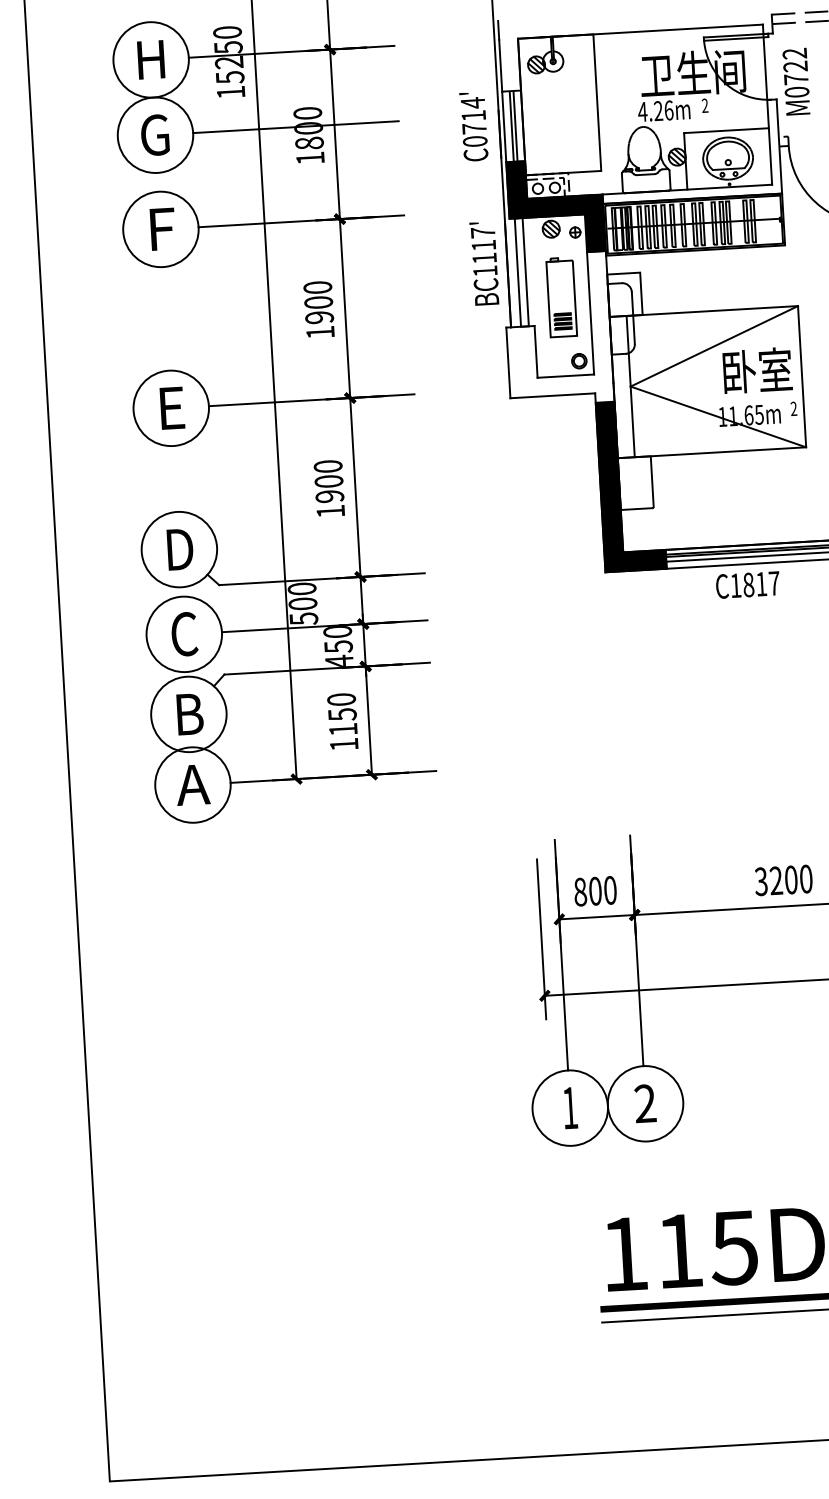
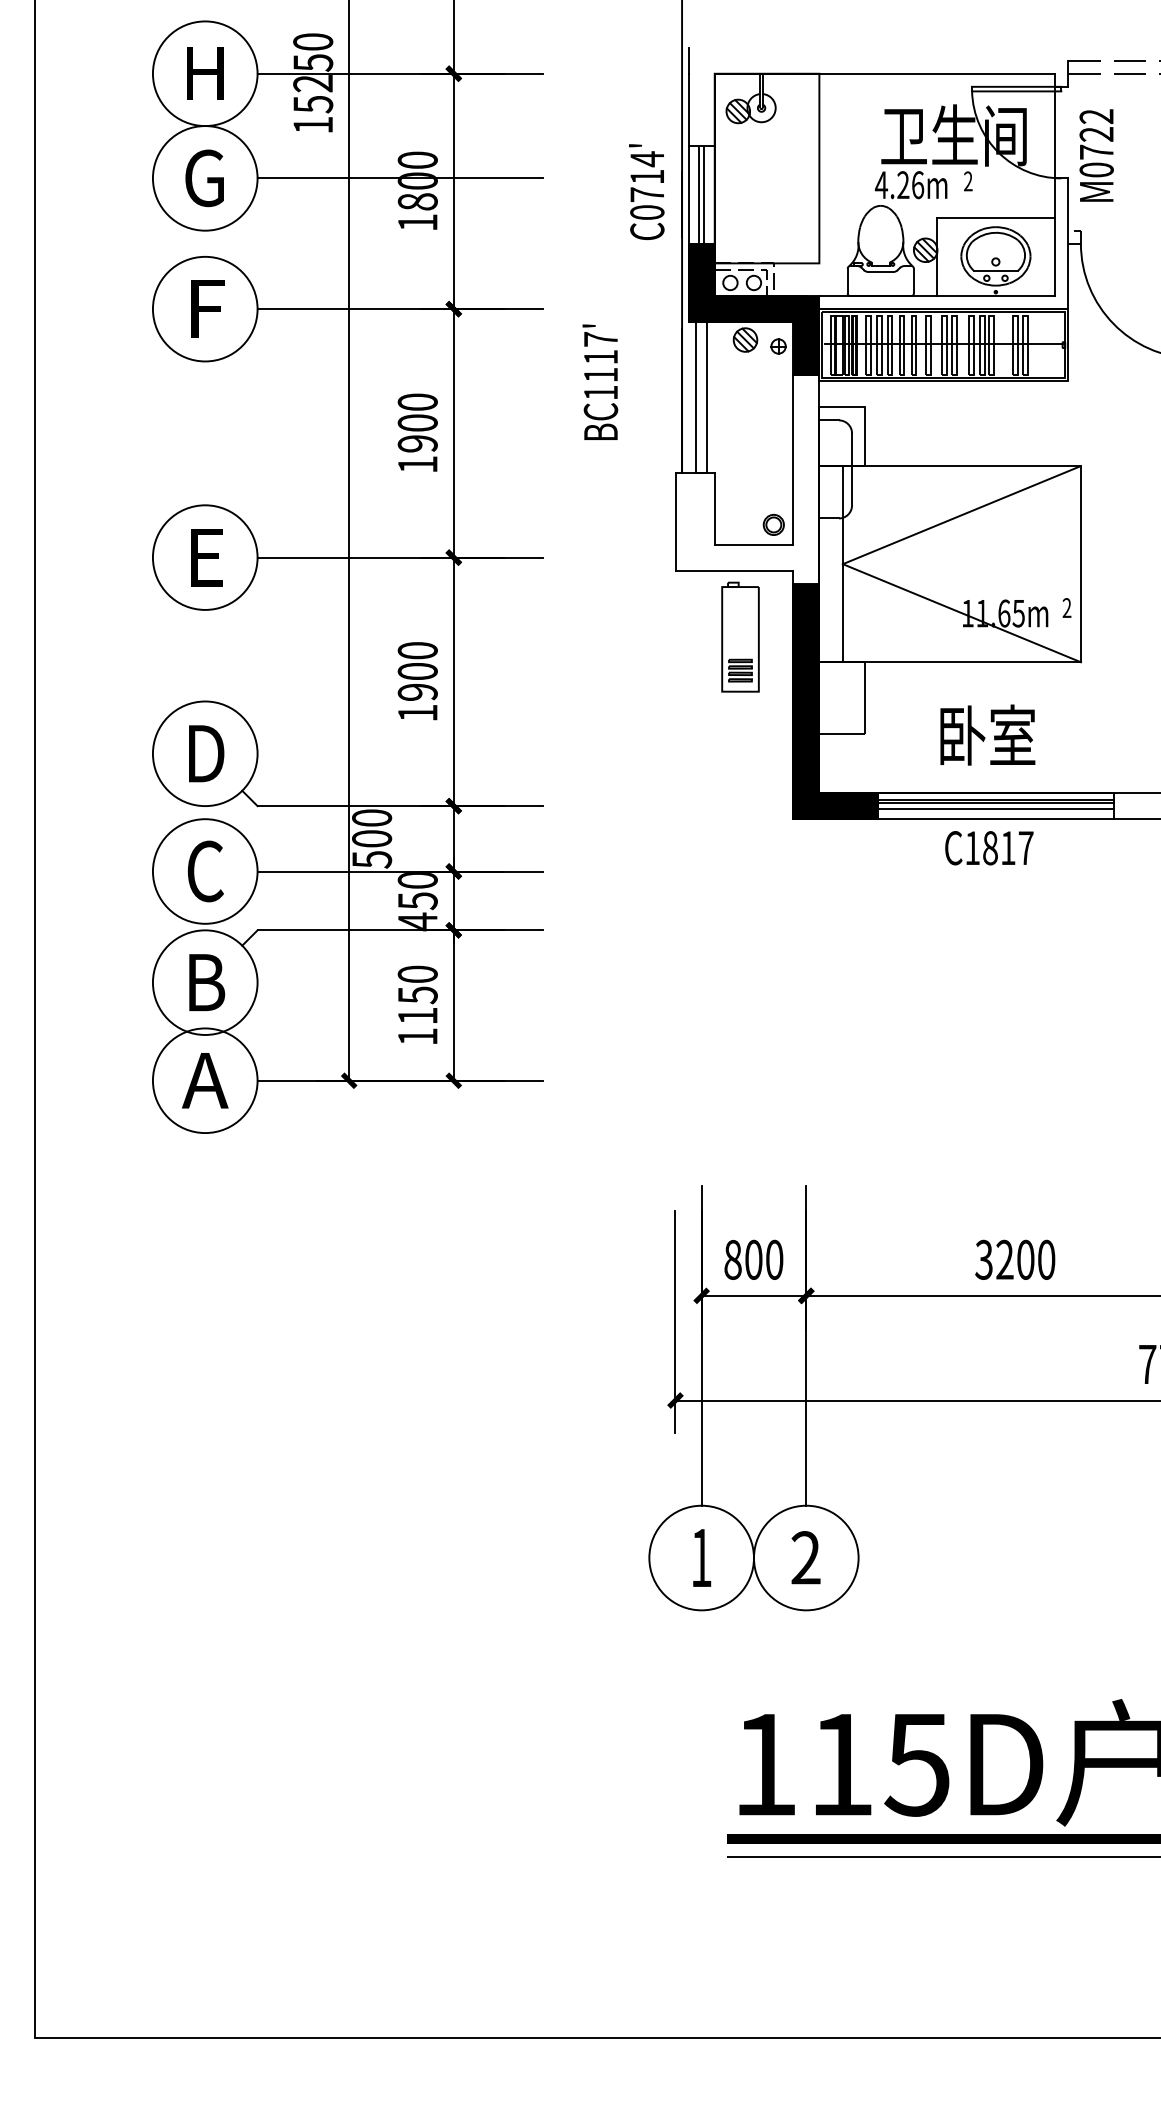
text: (484, 263) -> (600, 381), moved
part: (561, 296) -> (740, 636), moved
text: (757, 370) -> (987, 734), moved

